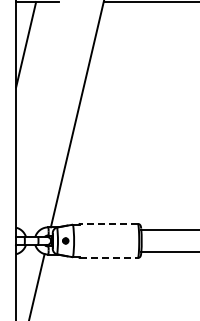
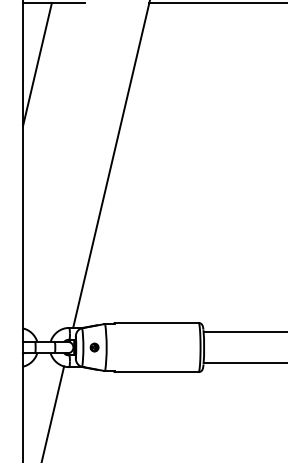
line: (108, 223) -> (156, 322), dashed -> solid
line: (109, 257) -> (157, 371), dashed -> solid

